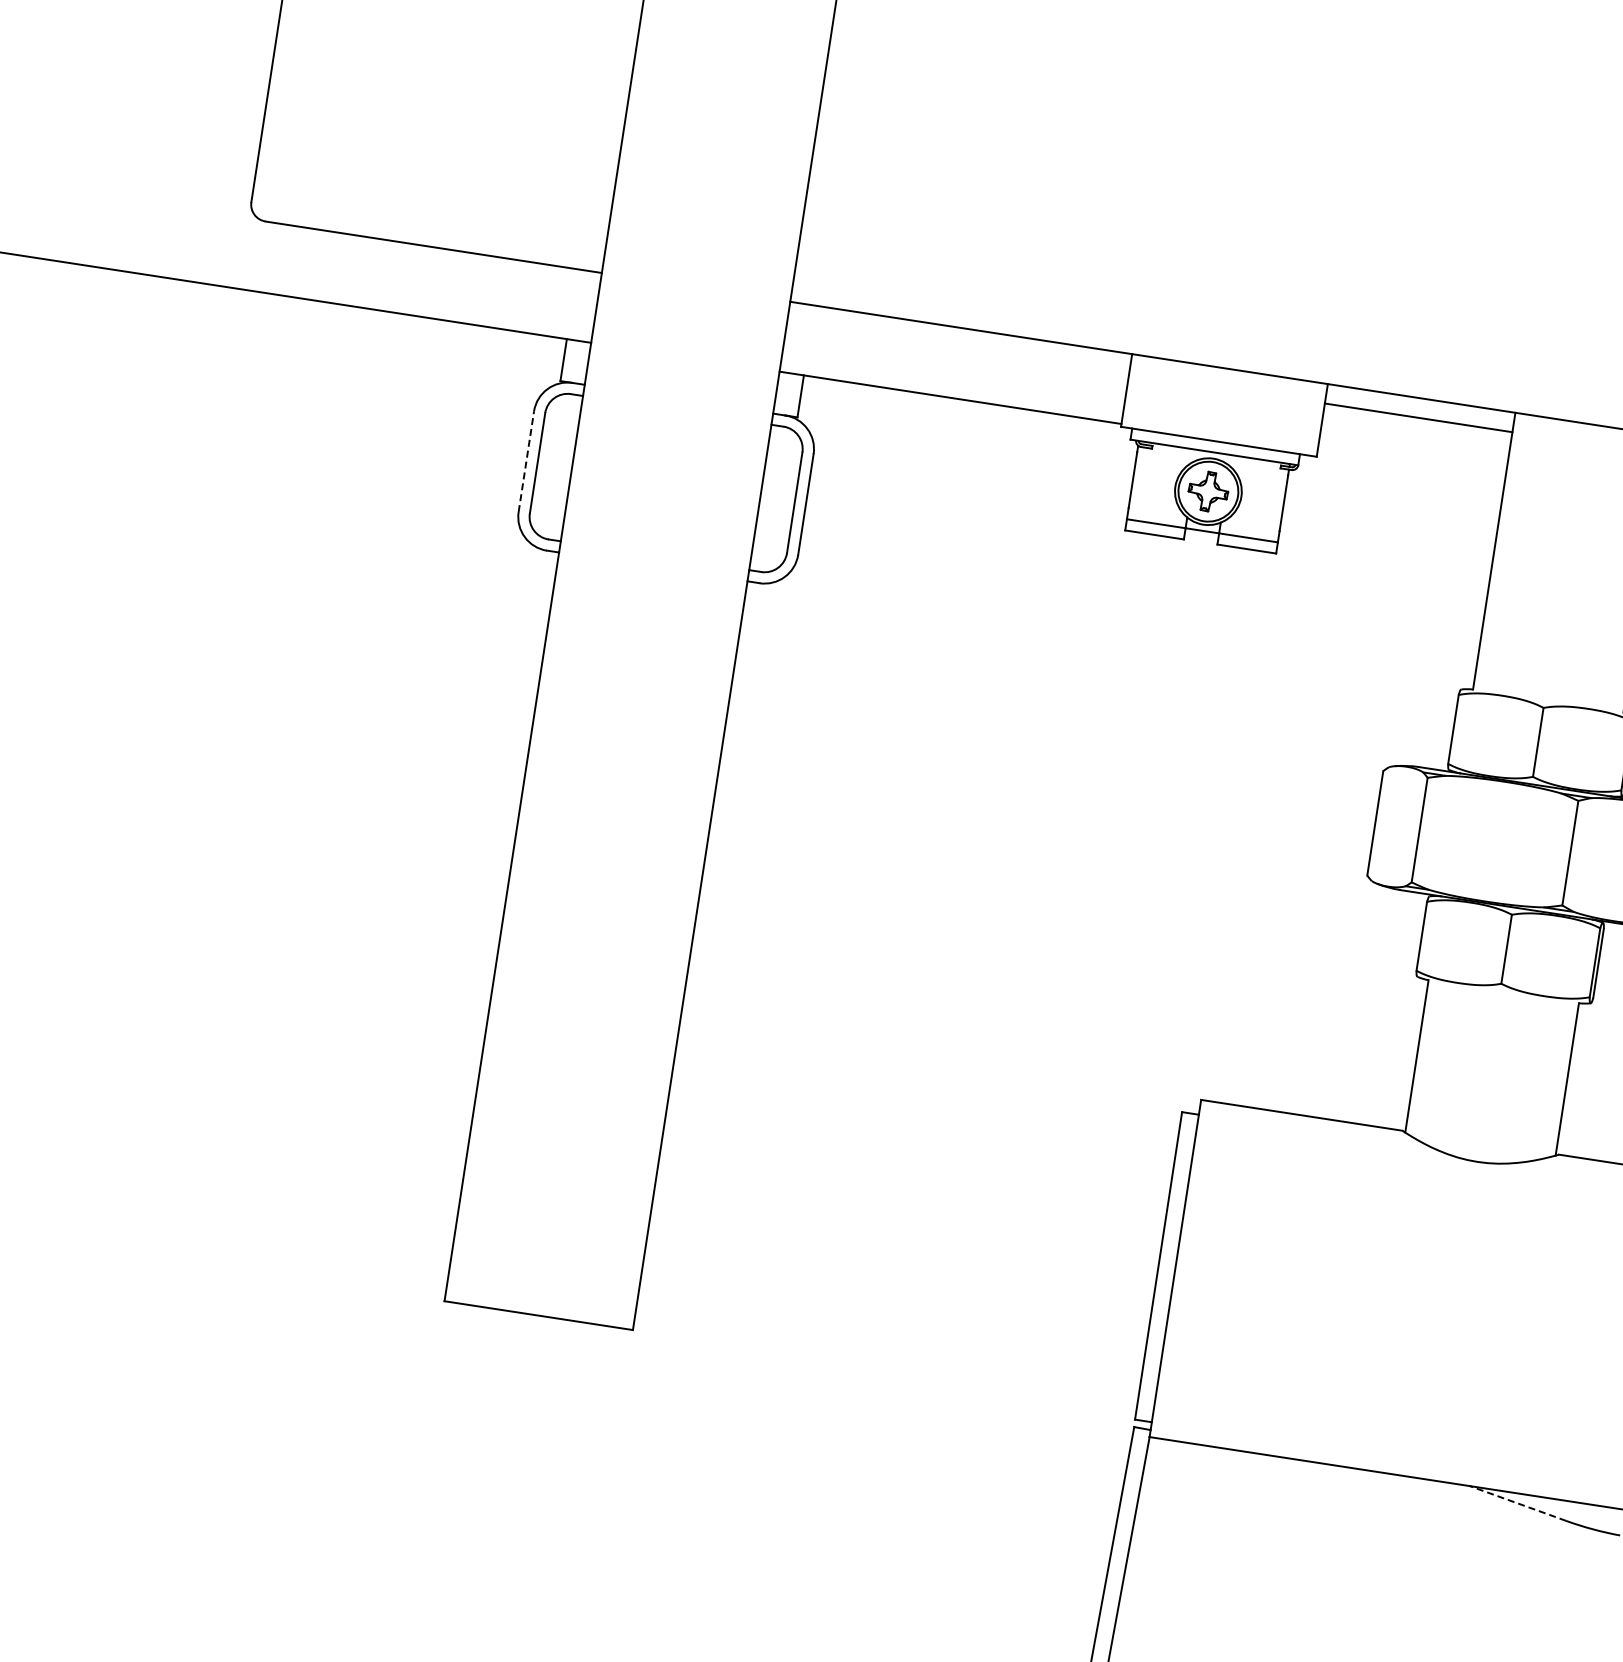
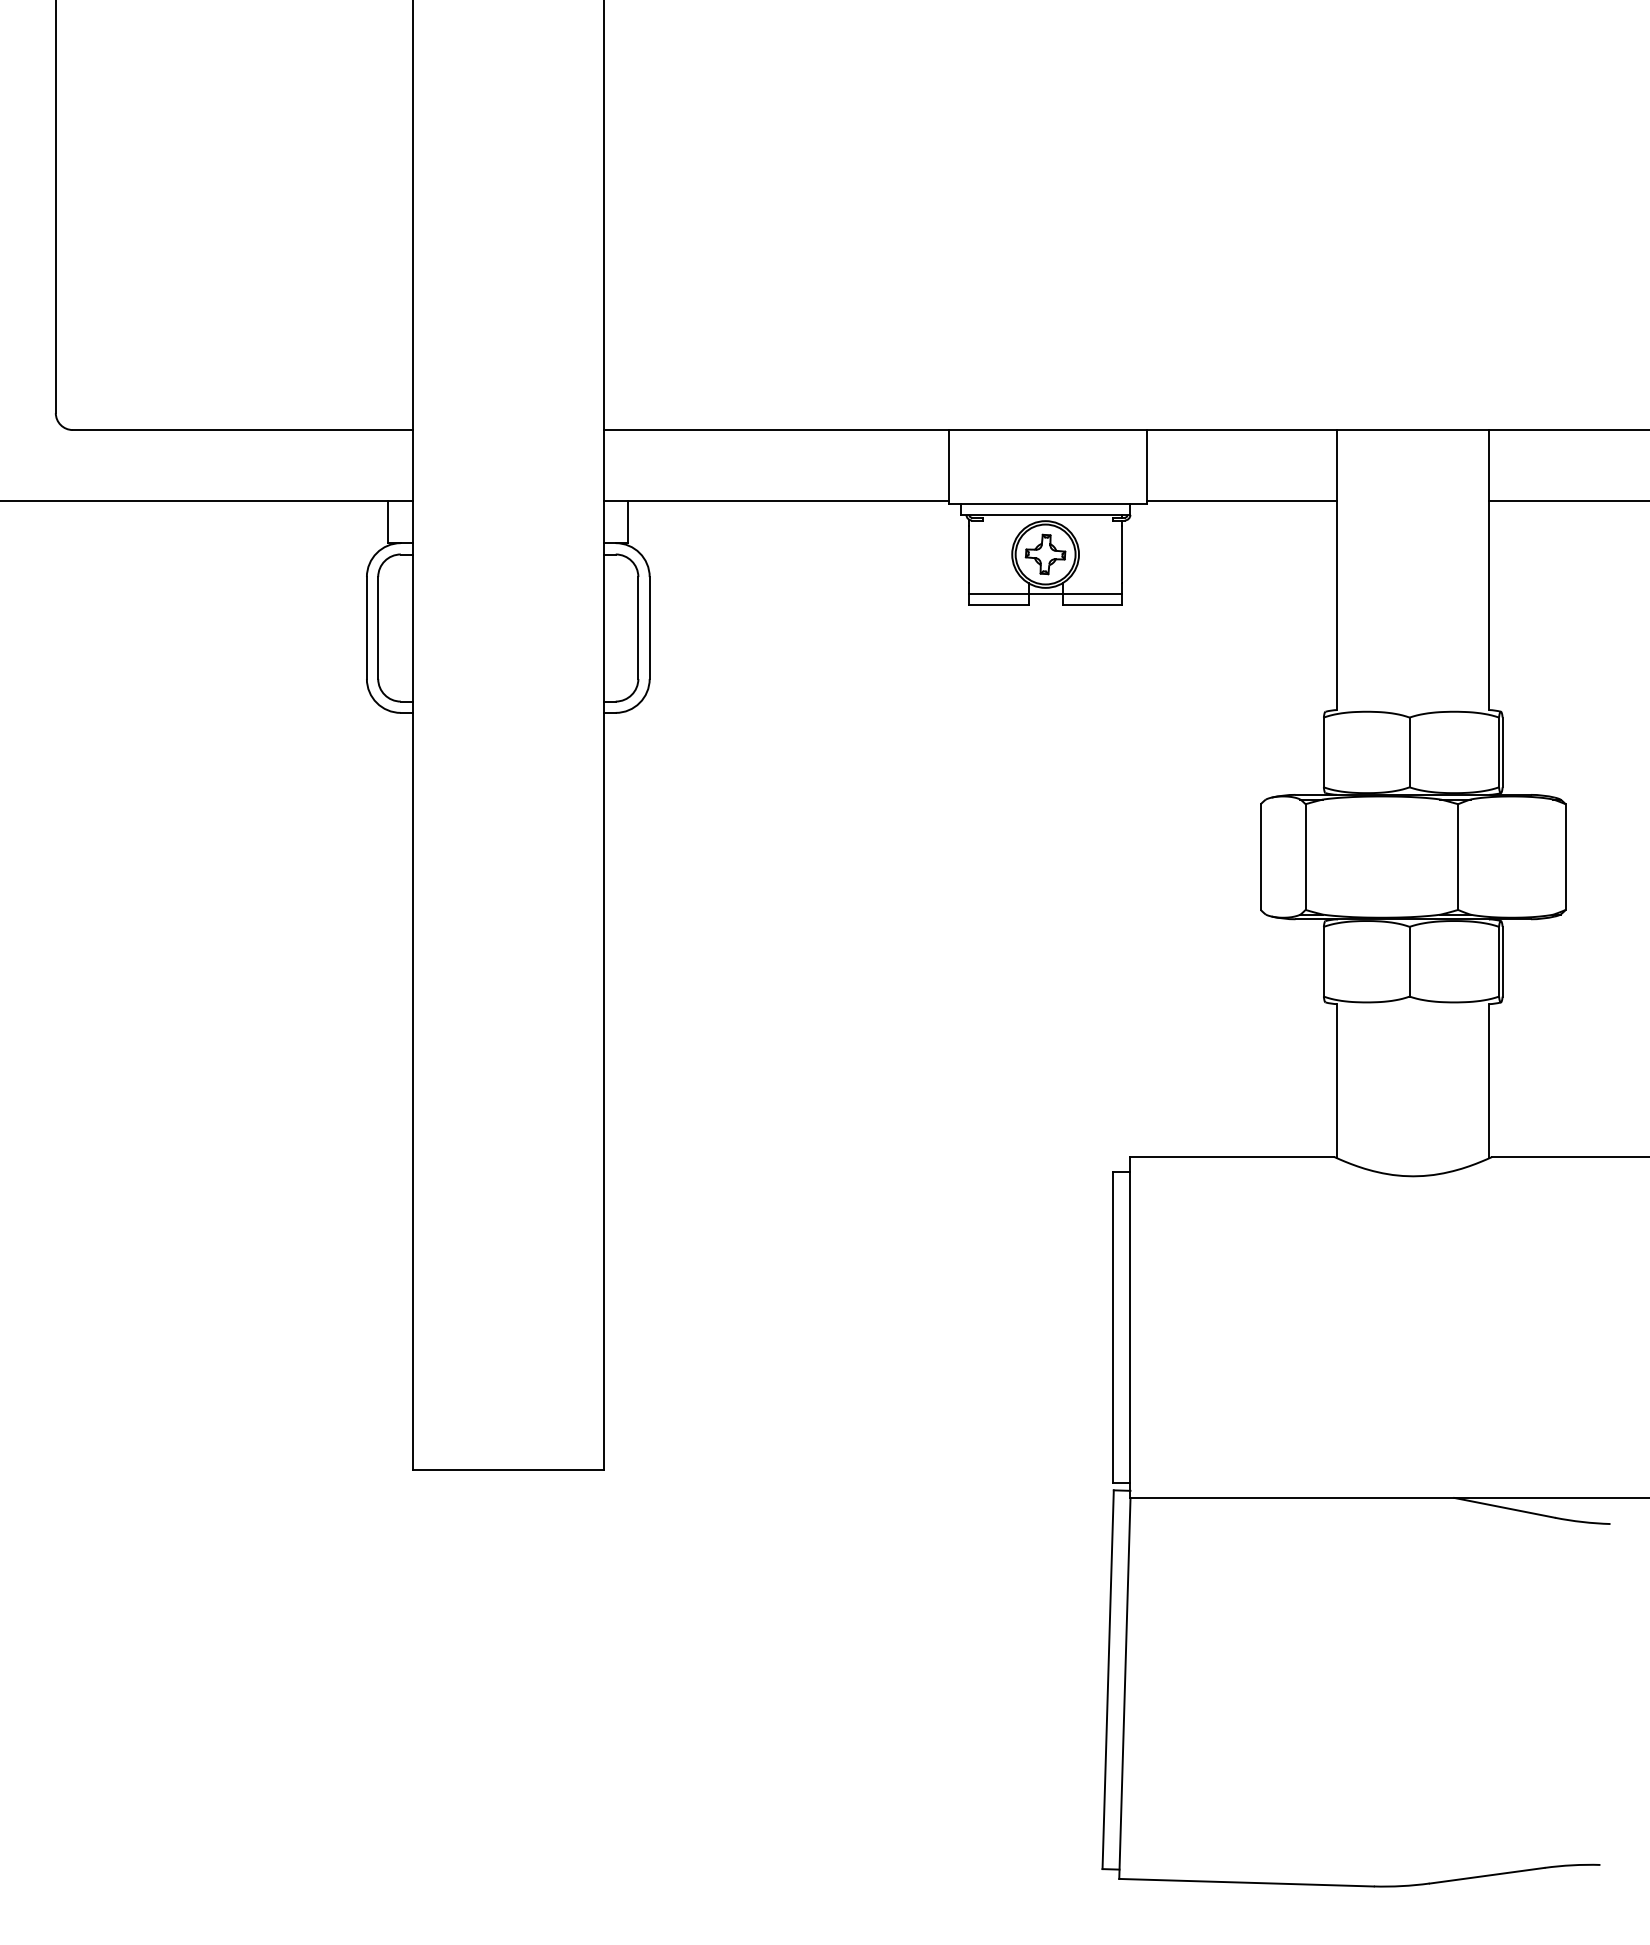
line: (1418, 417) -> (1242, 500), moved
line: (525, 462) -> (366, 628), dashed -> solid
line: (1517, 1503) -> (1504, 1507), dashed -> solid

